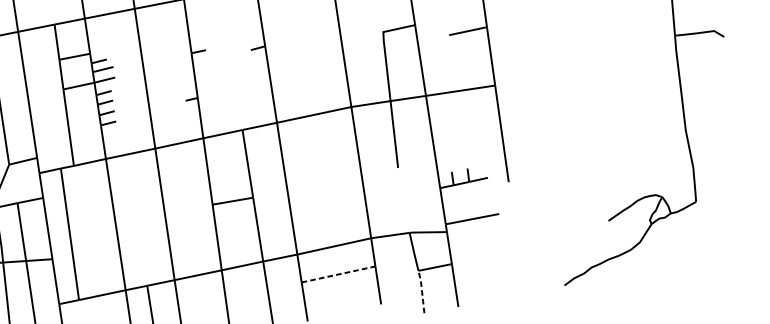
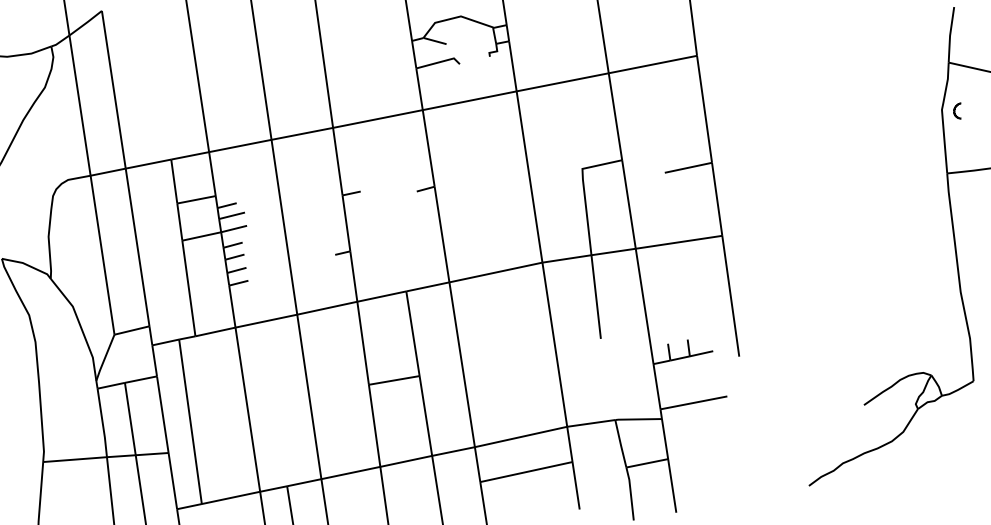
line: (338, 274) -> (526, 471), dashed -> solid
line: (421, 290) -> (630, 492), dashed -> solid

